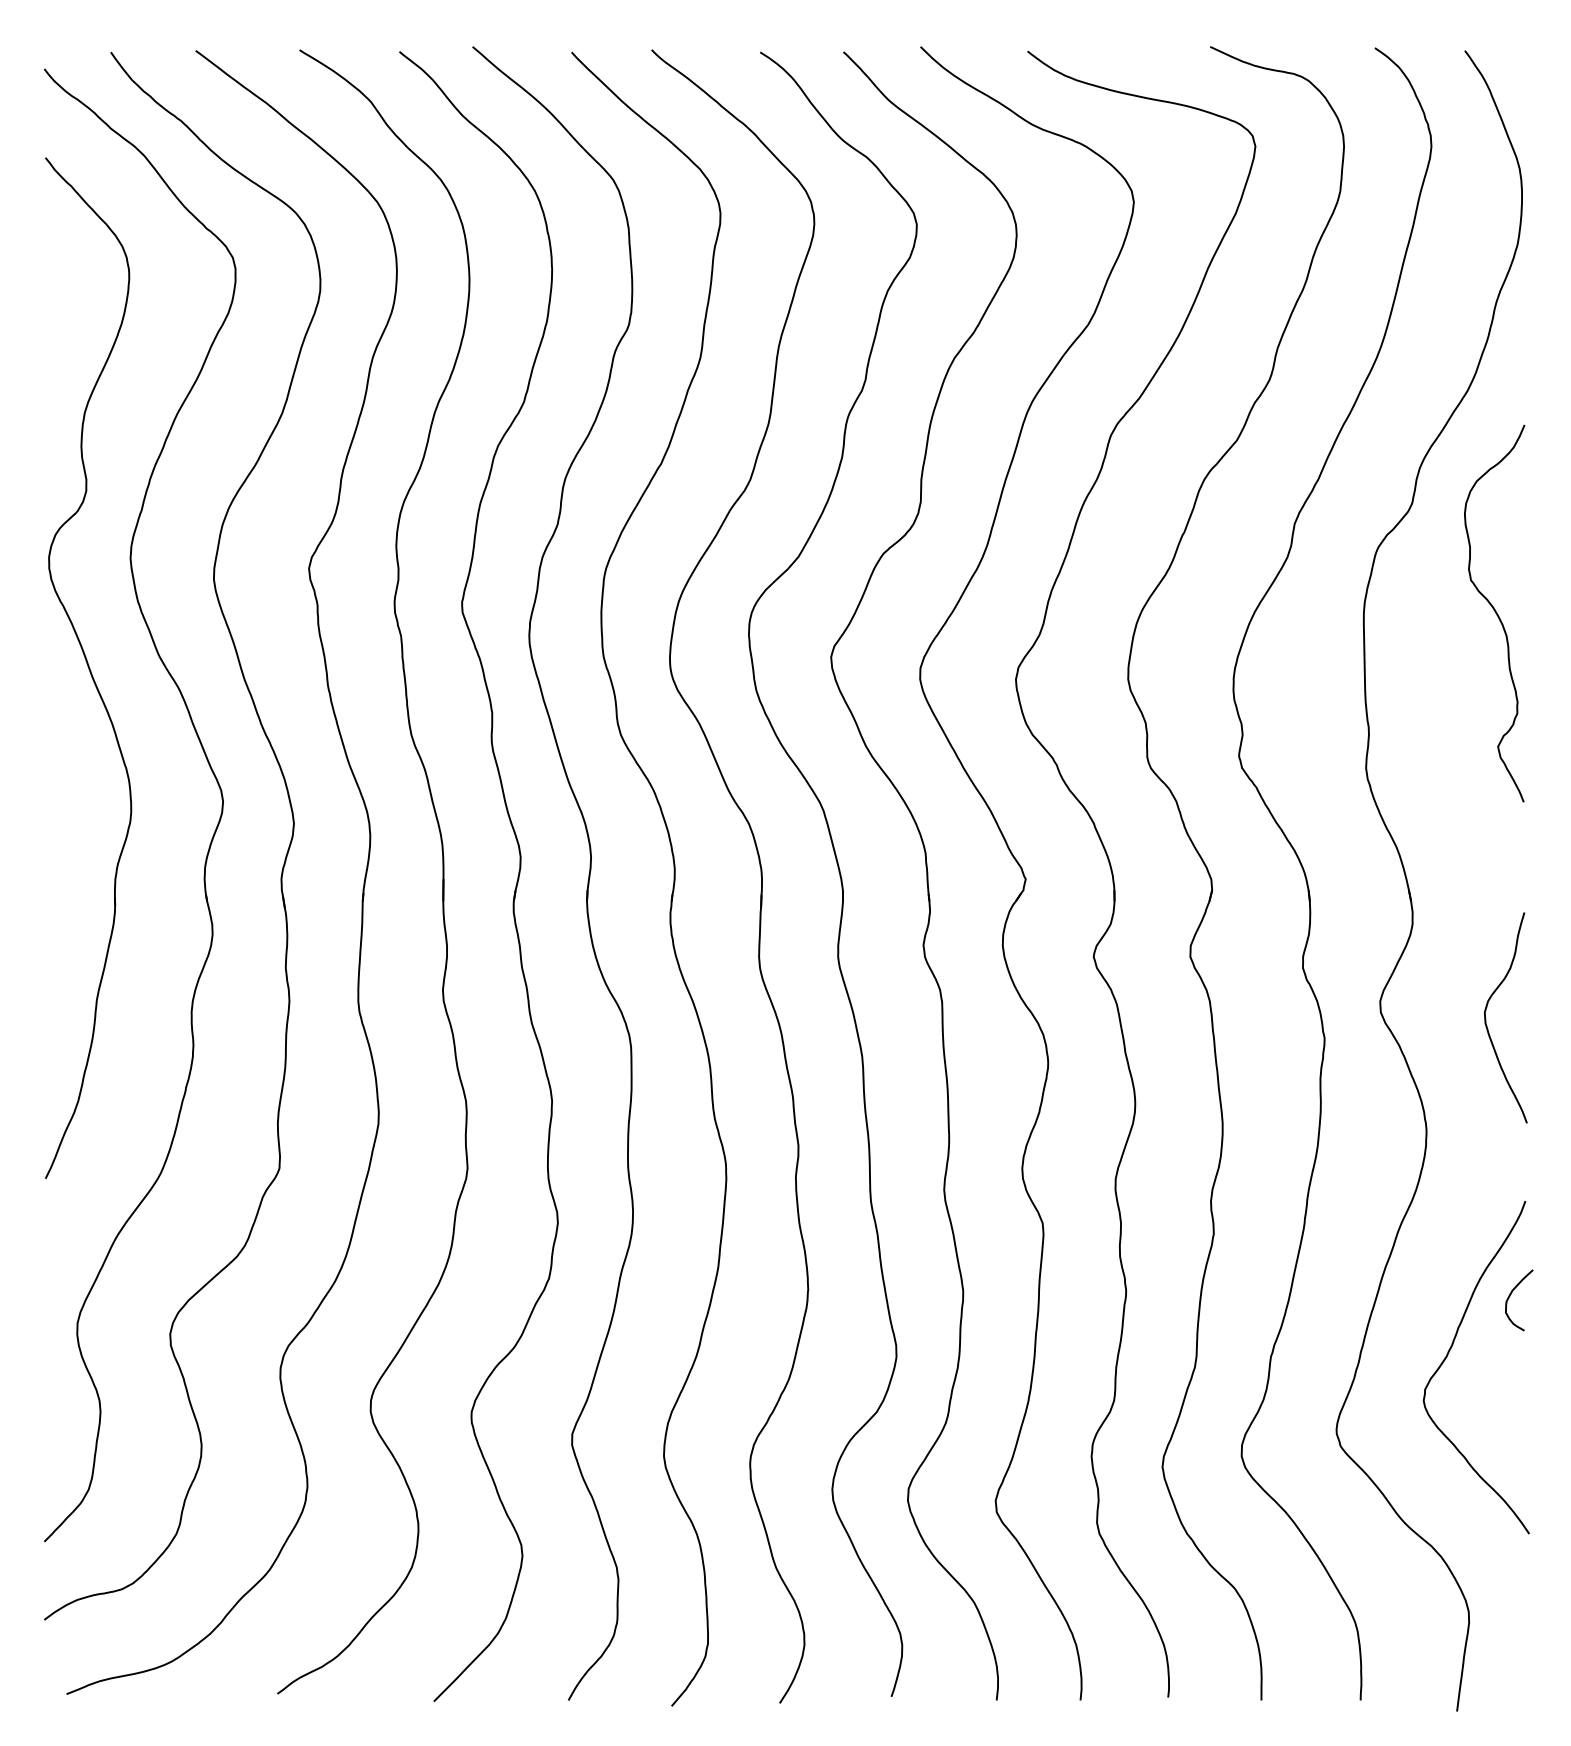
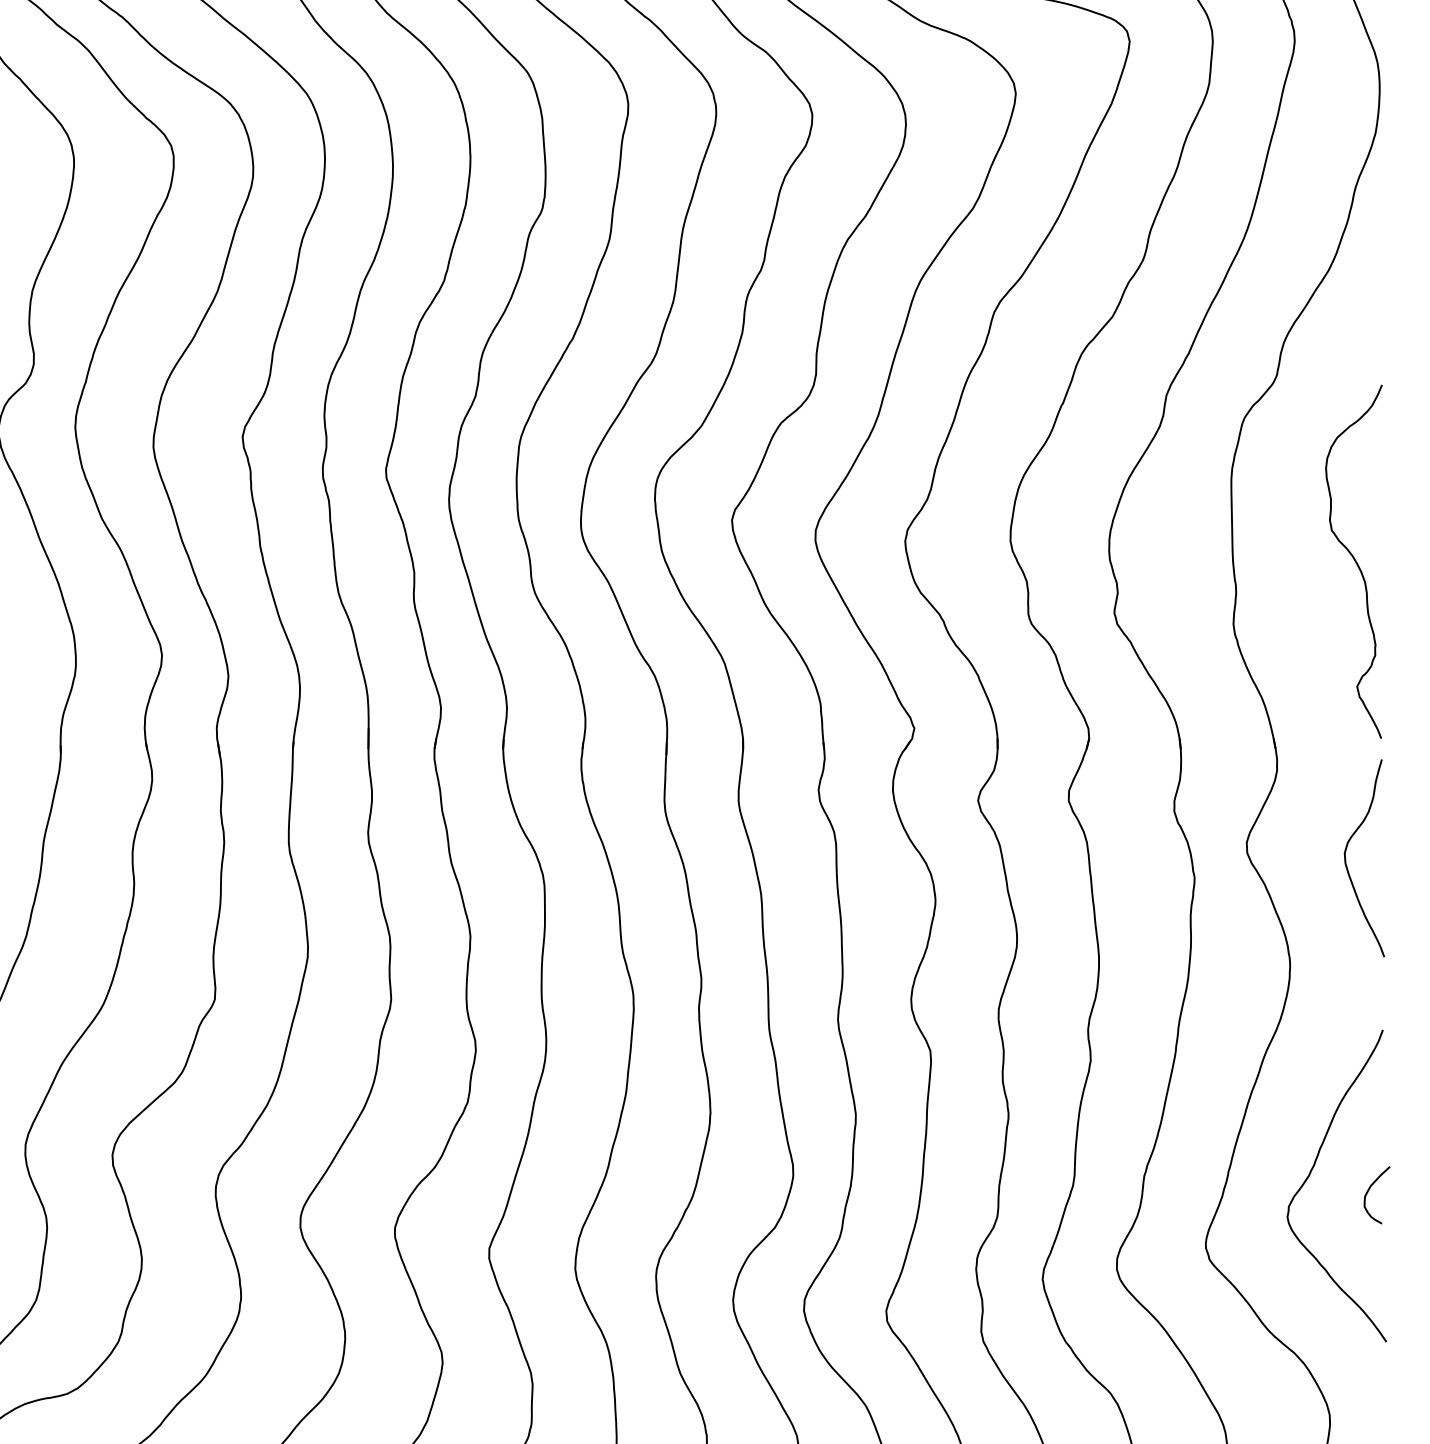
curve: (1495, 613) -> (1354, 561), moved
curve: (1510, 1296) -> (1368, 1191), moved

